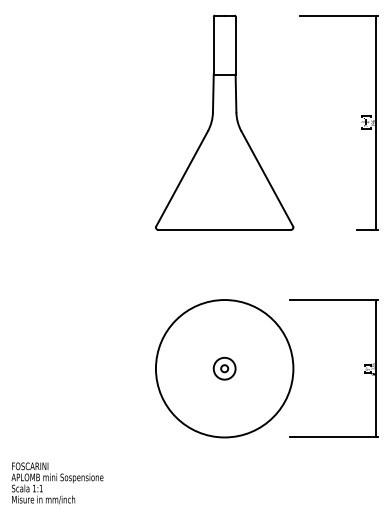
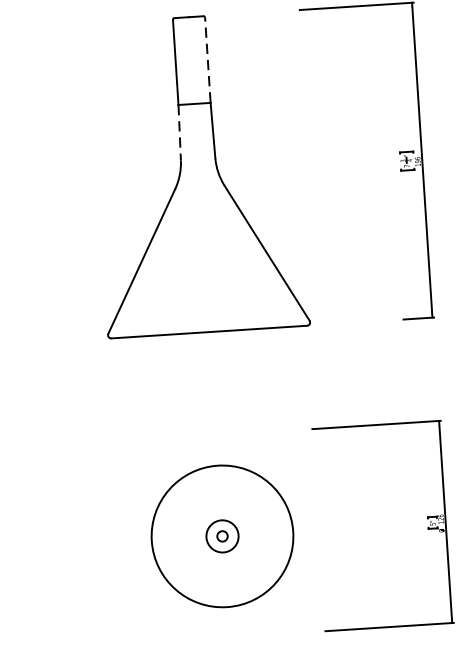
line: (235, 45) -> (207, 60), solid -> dashed
line: (213, 93) -> (179, 132), solid -> dashed
circle: (224, 368) -> (222, 536), size x0.7

